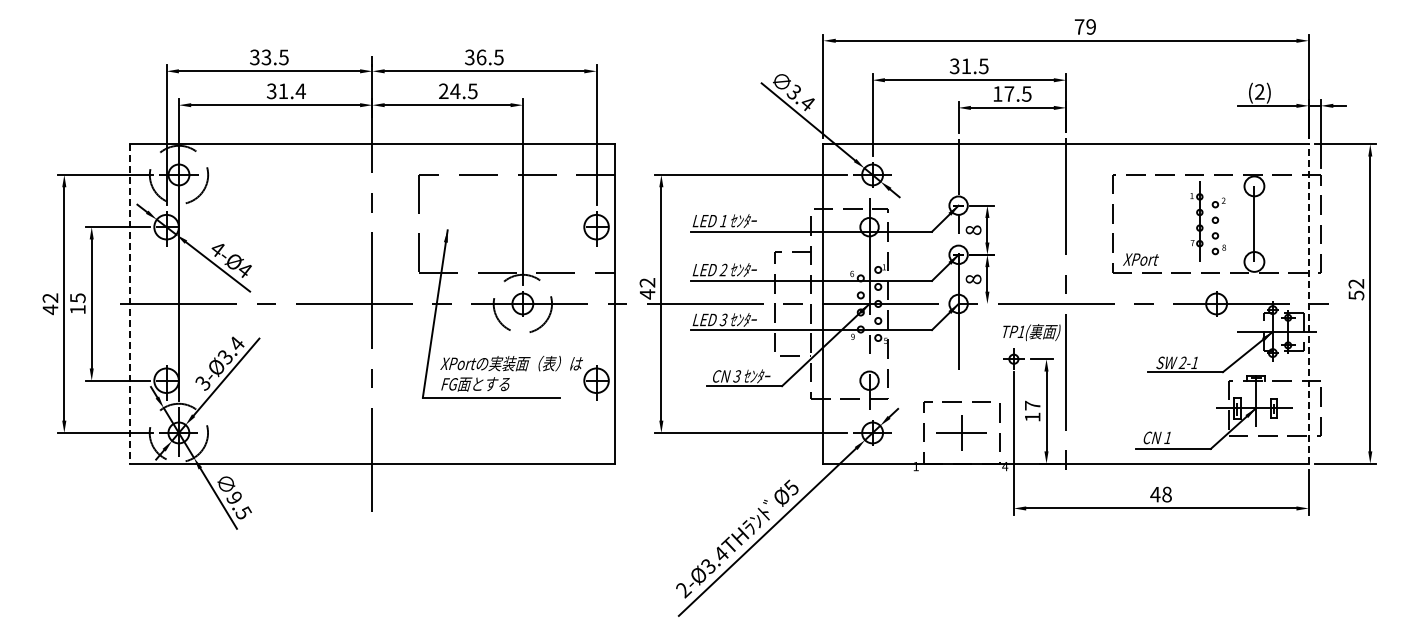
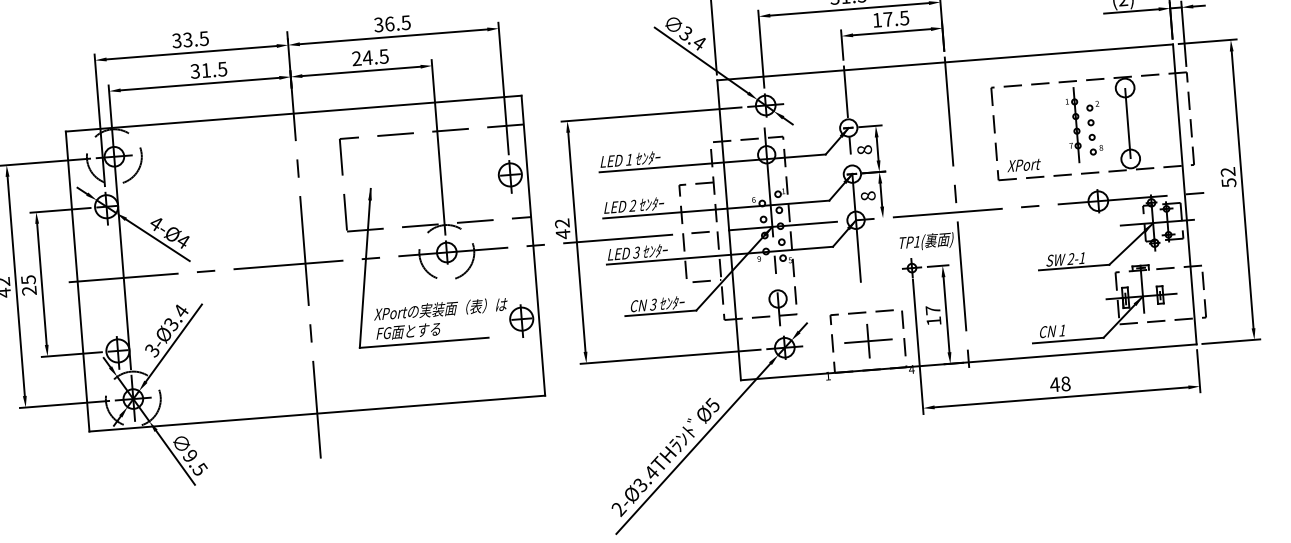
text: (300, 91) -> (222, 69), 31.4 -> 31.5
line: (129, 303) -> (77, 281), dashed -> solid
line: (1308, 303) -> (1184, 194), dashed -> solid
text: (77, 309) -> (28, 290), 15 -> 25

